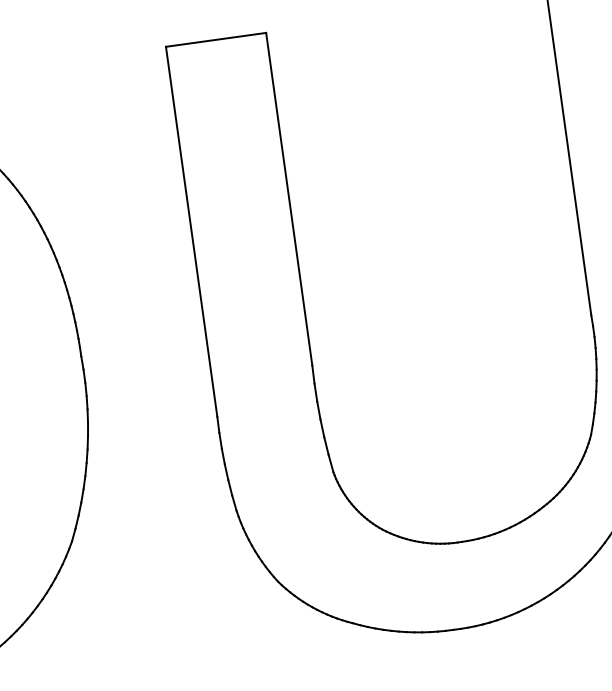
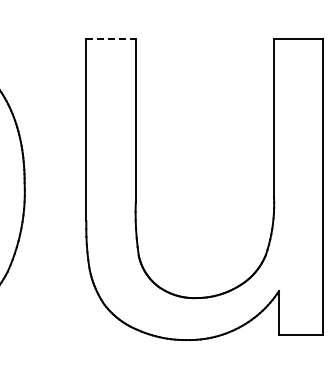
line: (216, 39) -> (111, 38), solid -> dashed

